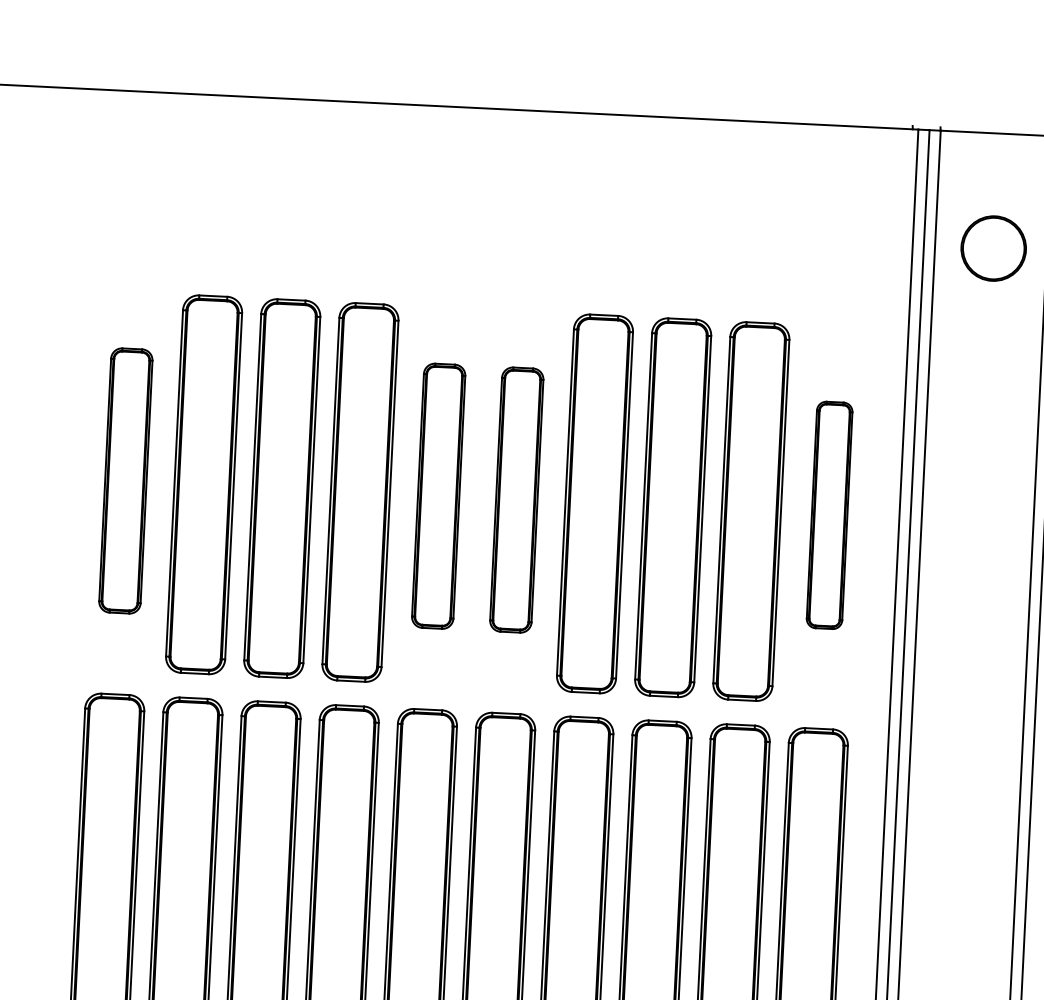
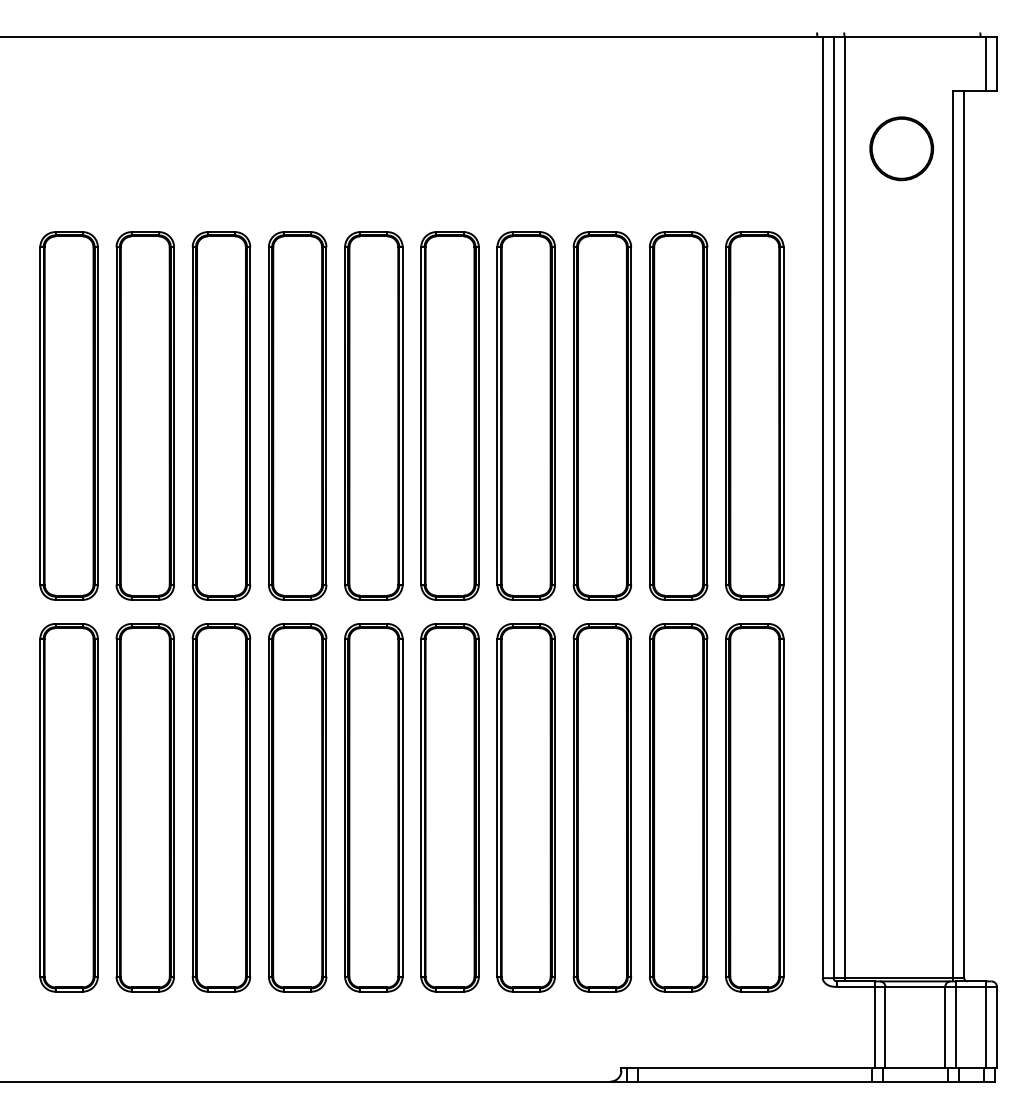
part: (125, 480) -> (68, 415), size x1.43
part: (438, 495) -> (373, 415), size x1.43
part: (516, 499) -> (449, 415), size x1.43
part: (829, 514) -> (754, 415), size x1.67

